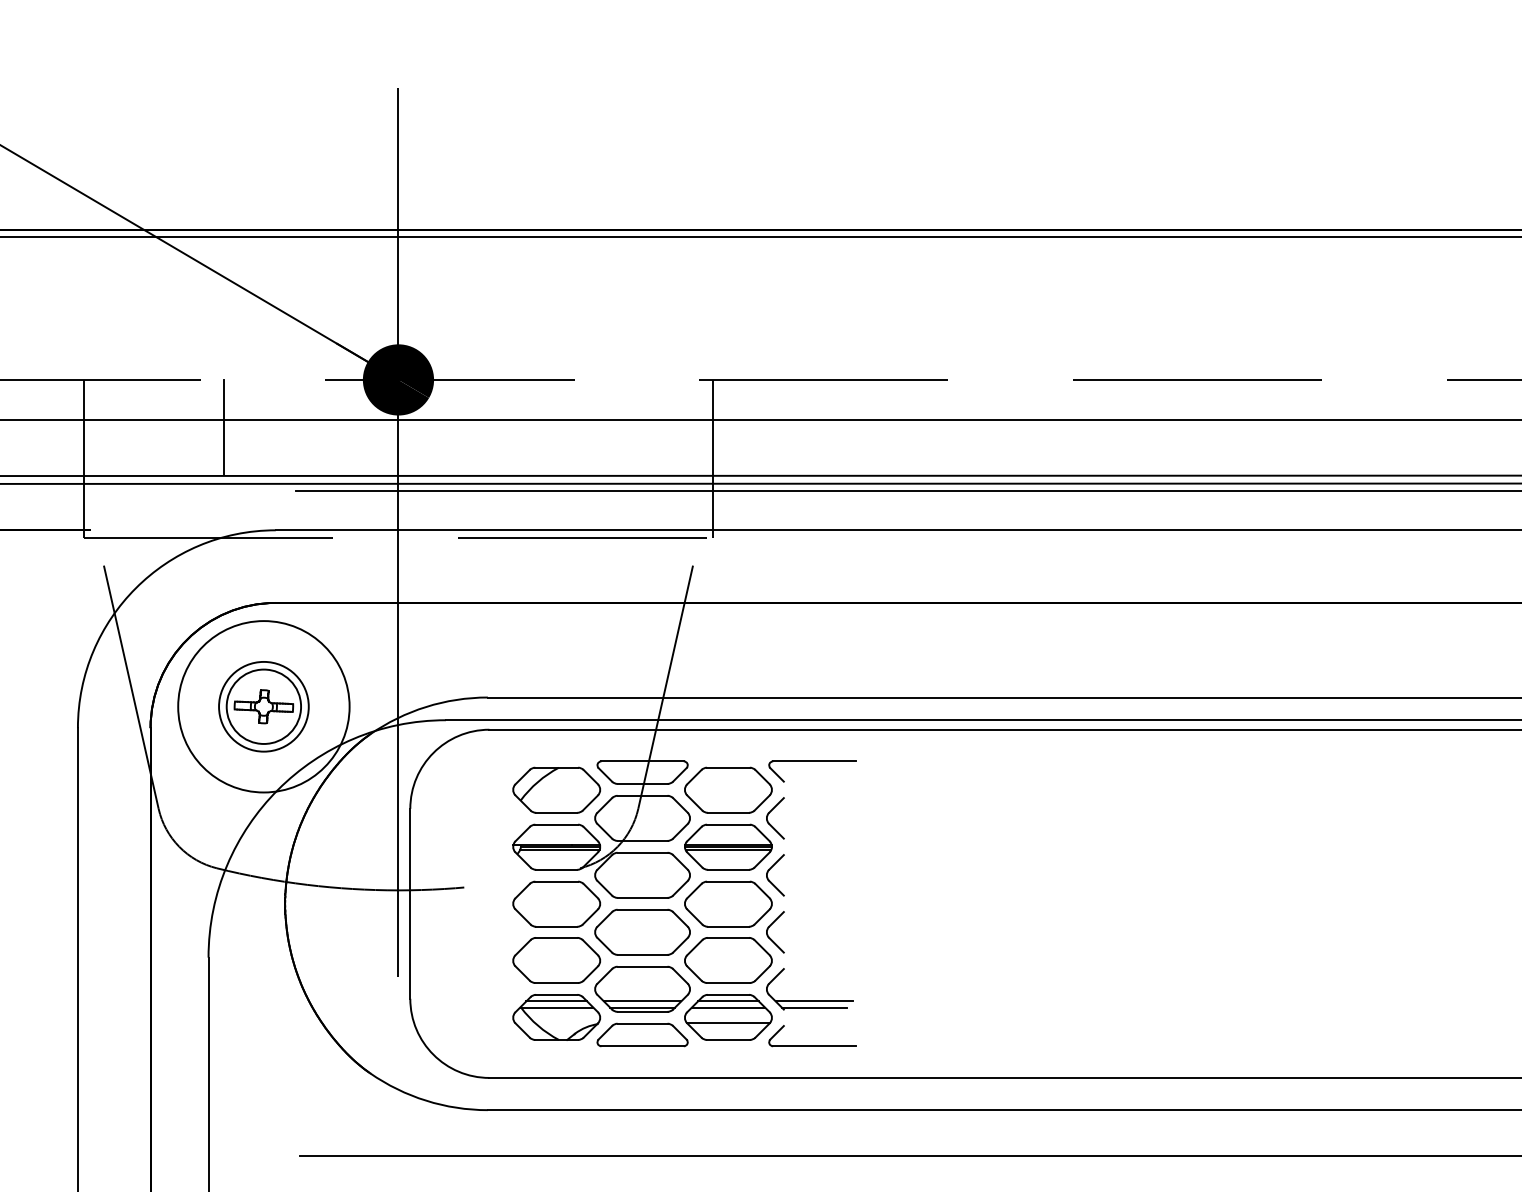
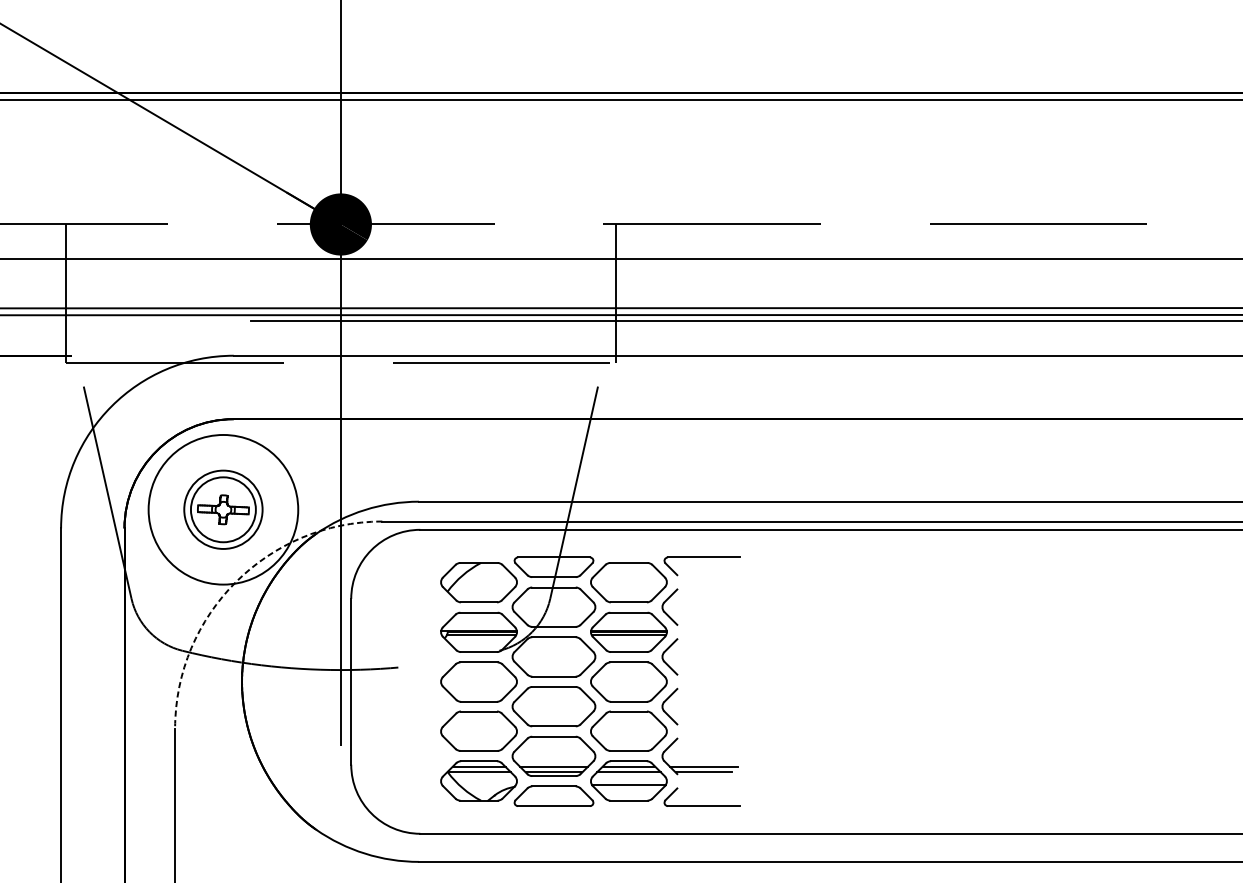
line: (224, 426) -> (189, 265), removed
arc: (278, 789) -> (236, 582), solid -> dashed

